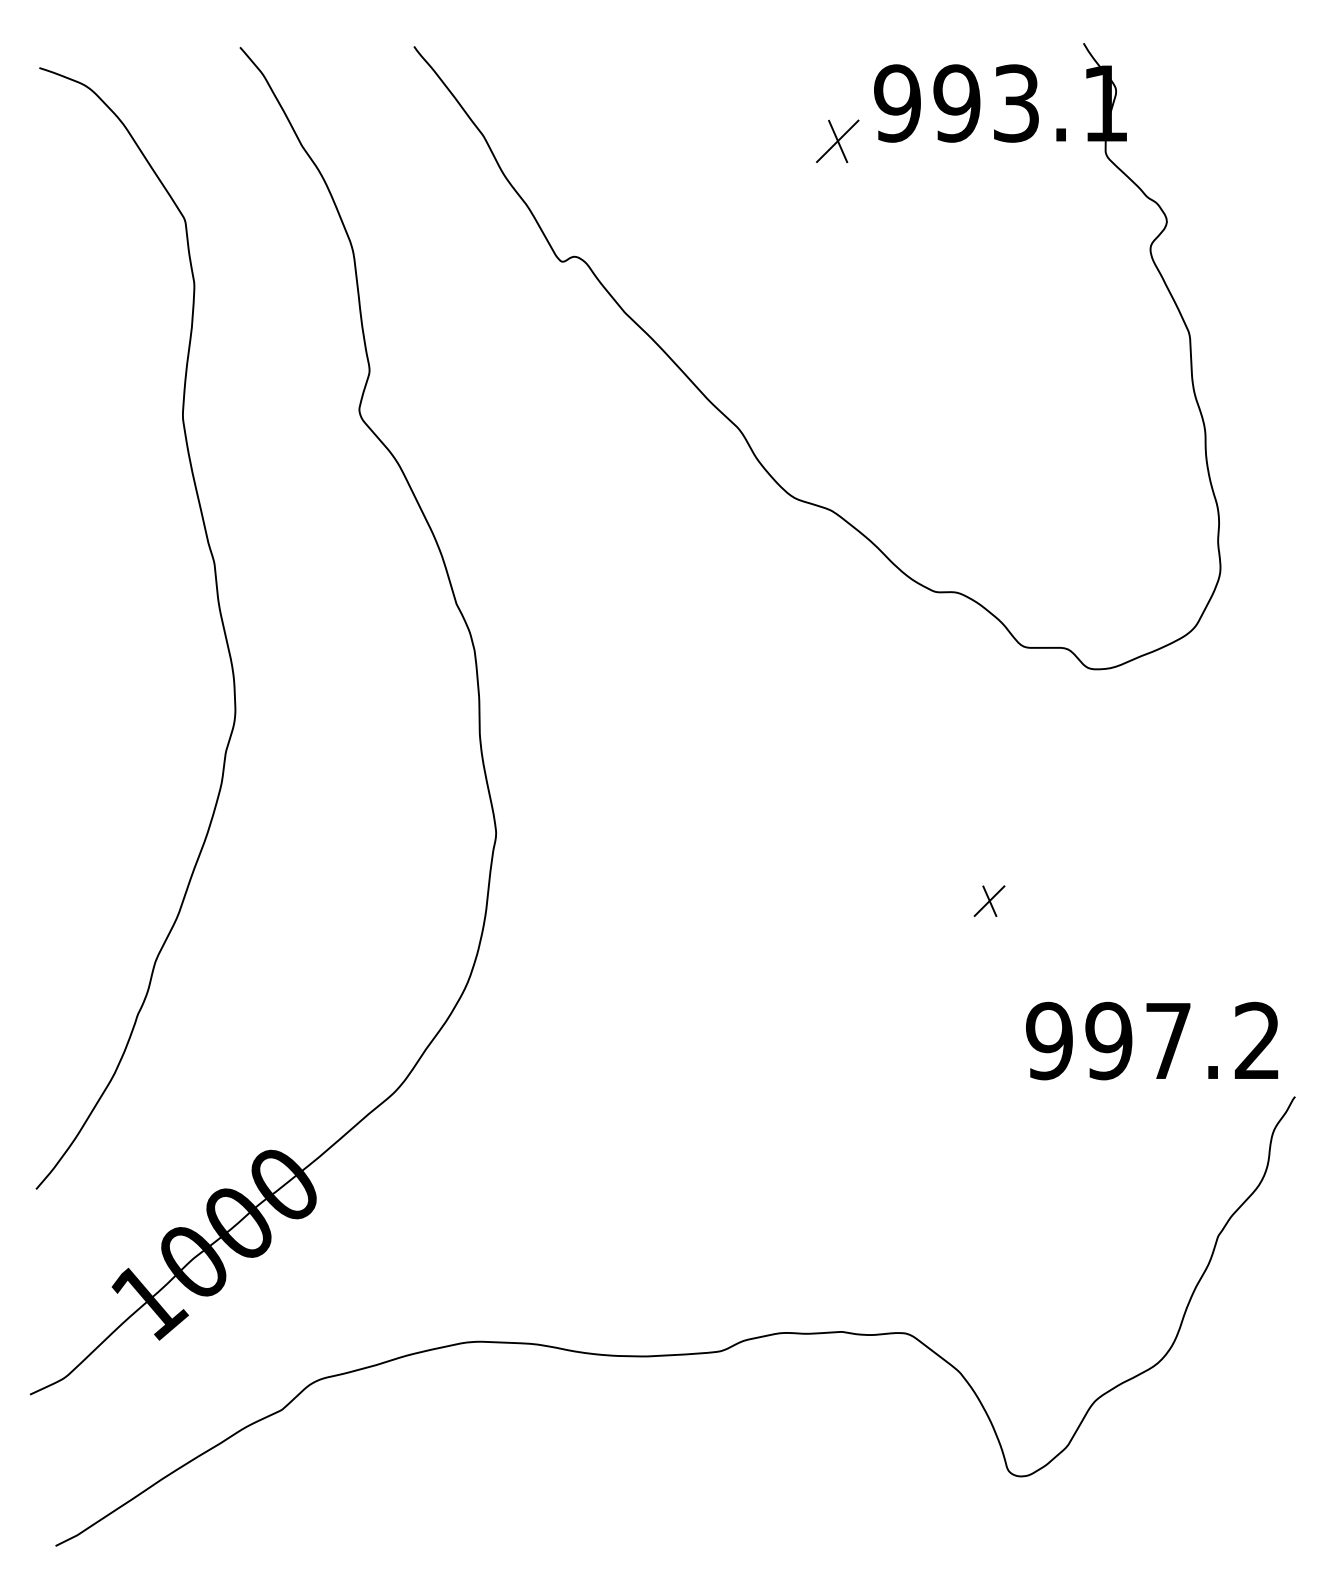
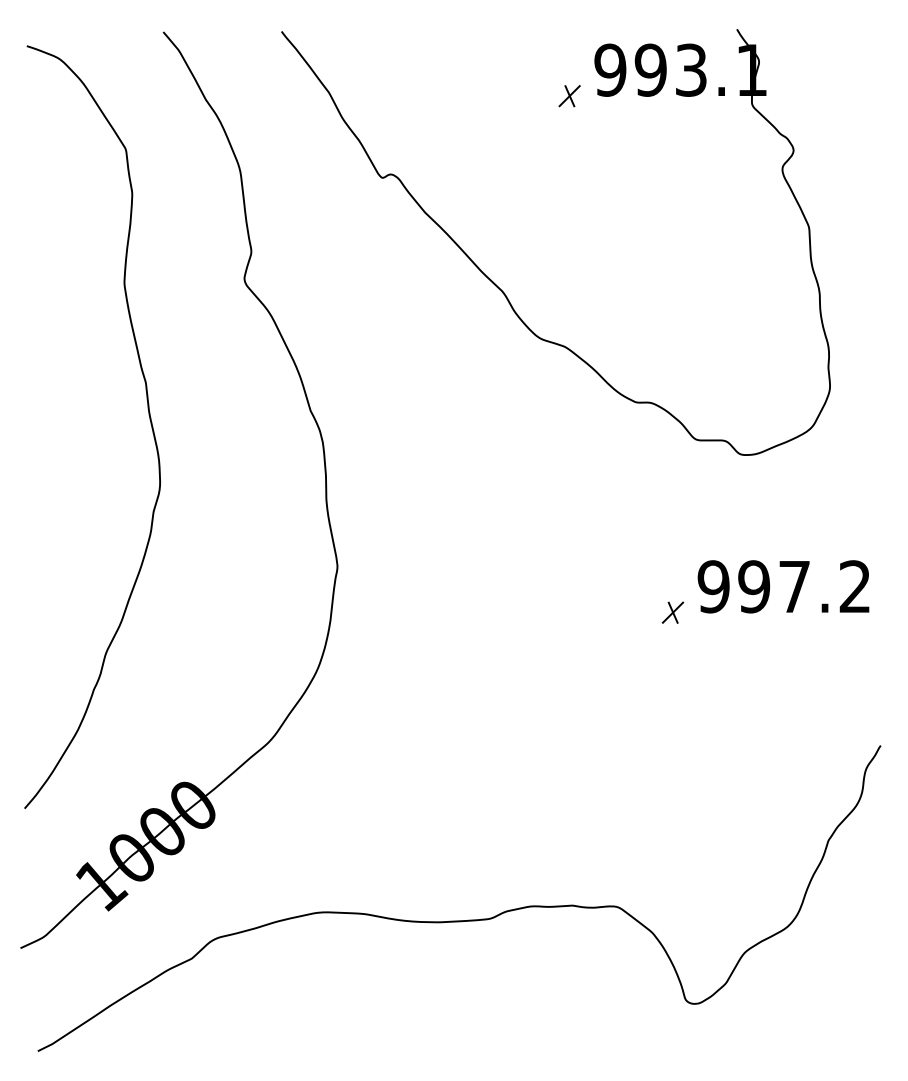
part: (837, 142) -> (569, 96), size x0.71
text: (1152, 1040) -> (783, 586), moved

